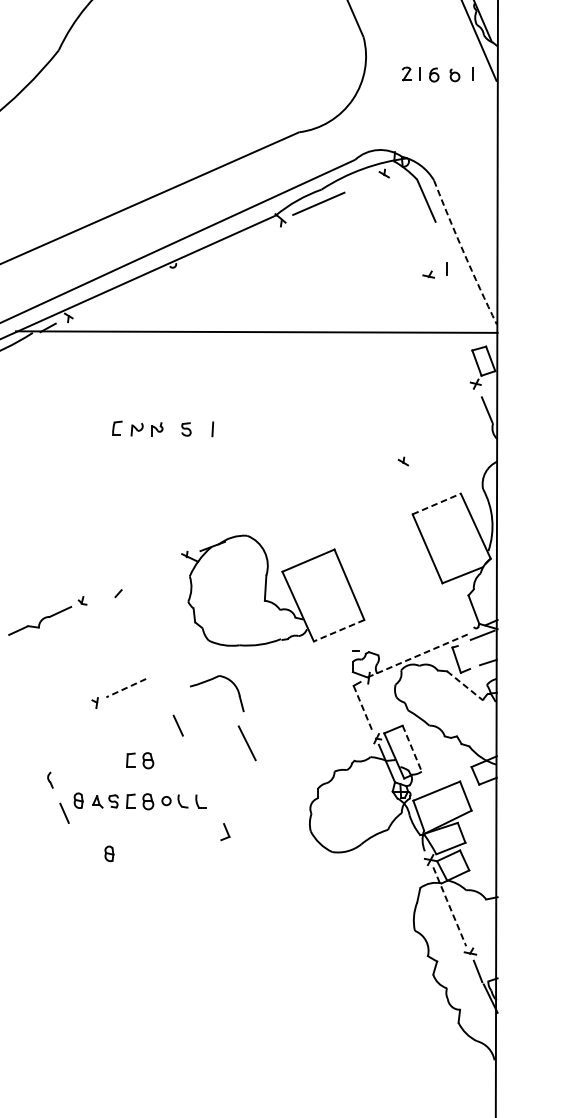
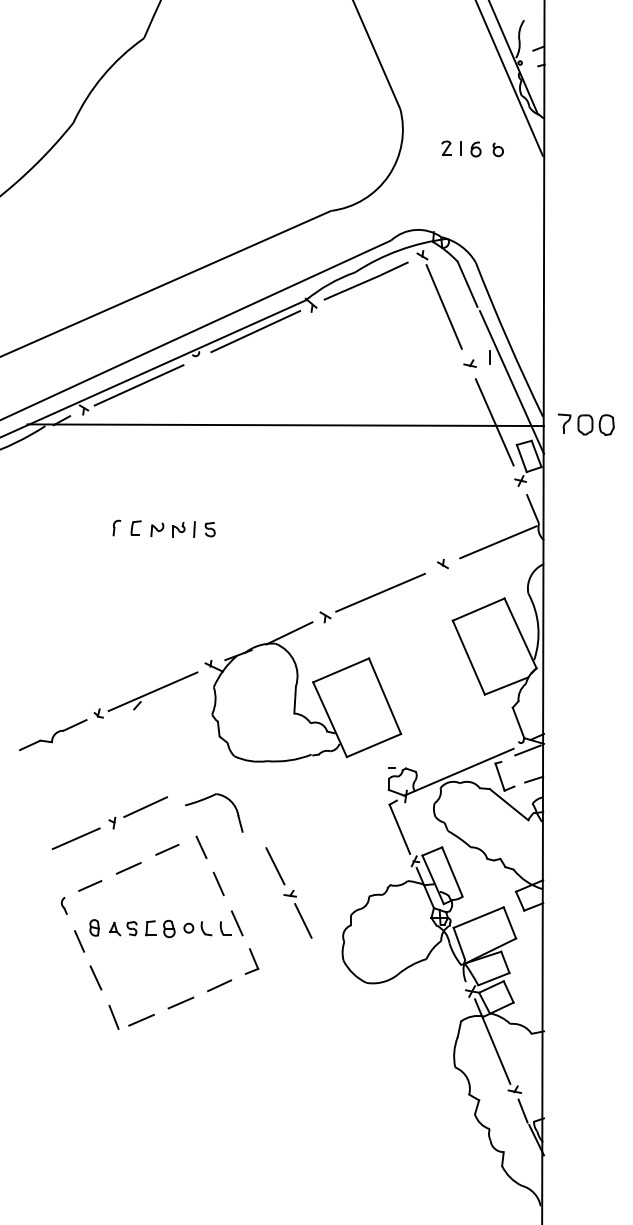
line: (471, 74) -> (516, 148), removed
line: (358, 185) -> (394, 268), added
line: (403, 221) -> (443, 306), added
line: (228, 244) -> (255, 331), added
arc: (464, 253) -> (508, 340), dashed -> solid
line: (467, 292) -> (511, 382), added
line: (119, 295) -> (138, 385), added
line: (451, 329) -> (494, 422), added
part: (536, 331) -> (585, 424), added
part: (99, 427) -> (116, 527), added
line: (212, 429) -> (194, 529), moved
line: (455, 441) -> (498, 542), added
part: (337, 492) -> (372, 597), added
line: (437, 503) -> (479, 609), dashed -> solid
line: (260, 526) -> (289, 633), added
line: (132, 580) -> (152, 691), added
line: (338, 630) -> (373, 745), dashed -> solid
line: (418, 655) -> (459, 772), dashed -> solid
part: (211, 680) -> (208, 798), moved
line: (465, 685) -> (509, 804), dashed -> solid
line: (126, 688) -> (145, 807), dashed -> solid
line: (362, 709) -> (399, 829), dashed -> solid
line: (60, 717) -> (75, 838), added
line: (146, 727) -> (167, 849), added
line: (110, 745) -> (128, 868), added
line: (412, 749) -> (452, 872), dashed -> solid
line: (194, 759) -> (218, 883), added
part: (140, 760) -> (160, 884), removed
line: (74, 761) -> (90, 885), added
part: (267, 787) -> (297, 913), added
line: (210, 796) -> (236, 923), added
part: (224, 832) -> (251, 961), size x1.43
line: (79, 846) -> (95, 977), added
part: (109, 853) -> (127, 984), removed
line: (195, 854) -> (219, 985), added
line: (158, 870) -> (180, 1002), added
line: (96, 883) -> (113, 1016), added
line: (122, 886) -> (141, 1019), added
line: (449, 906) -> (492, 1041), dashed -> solid

